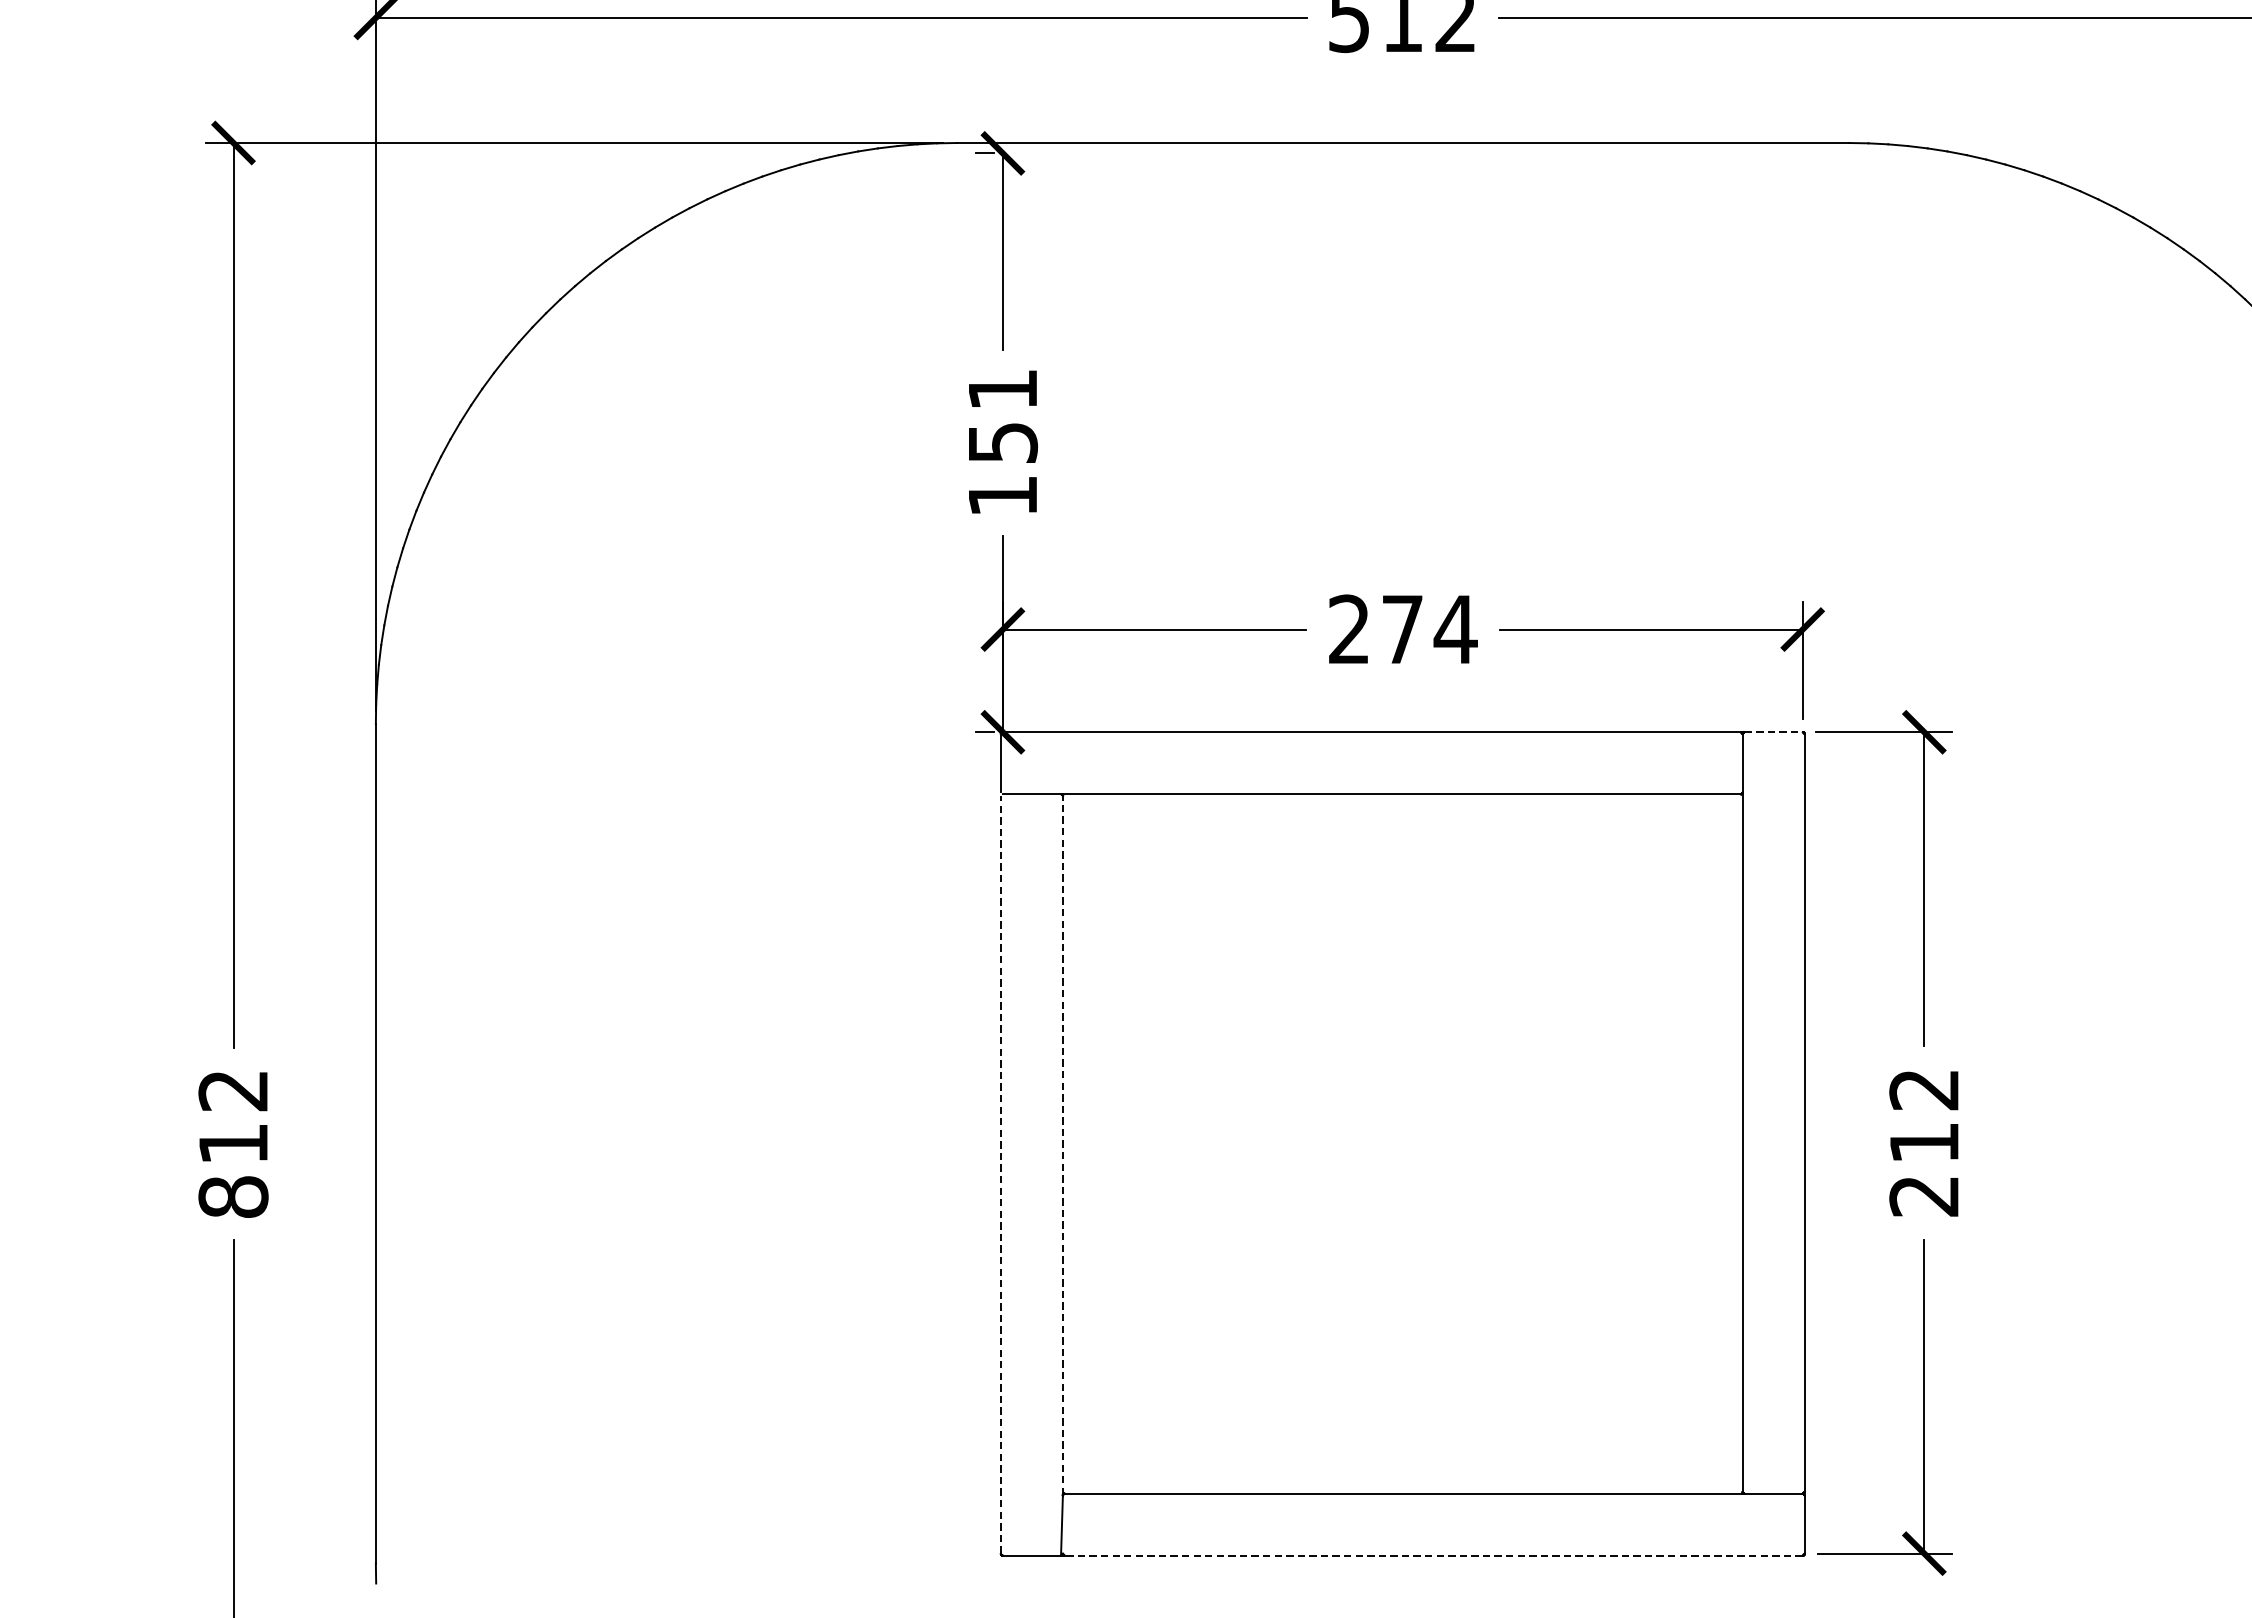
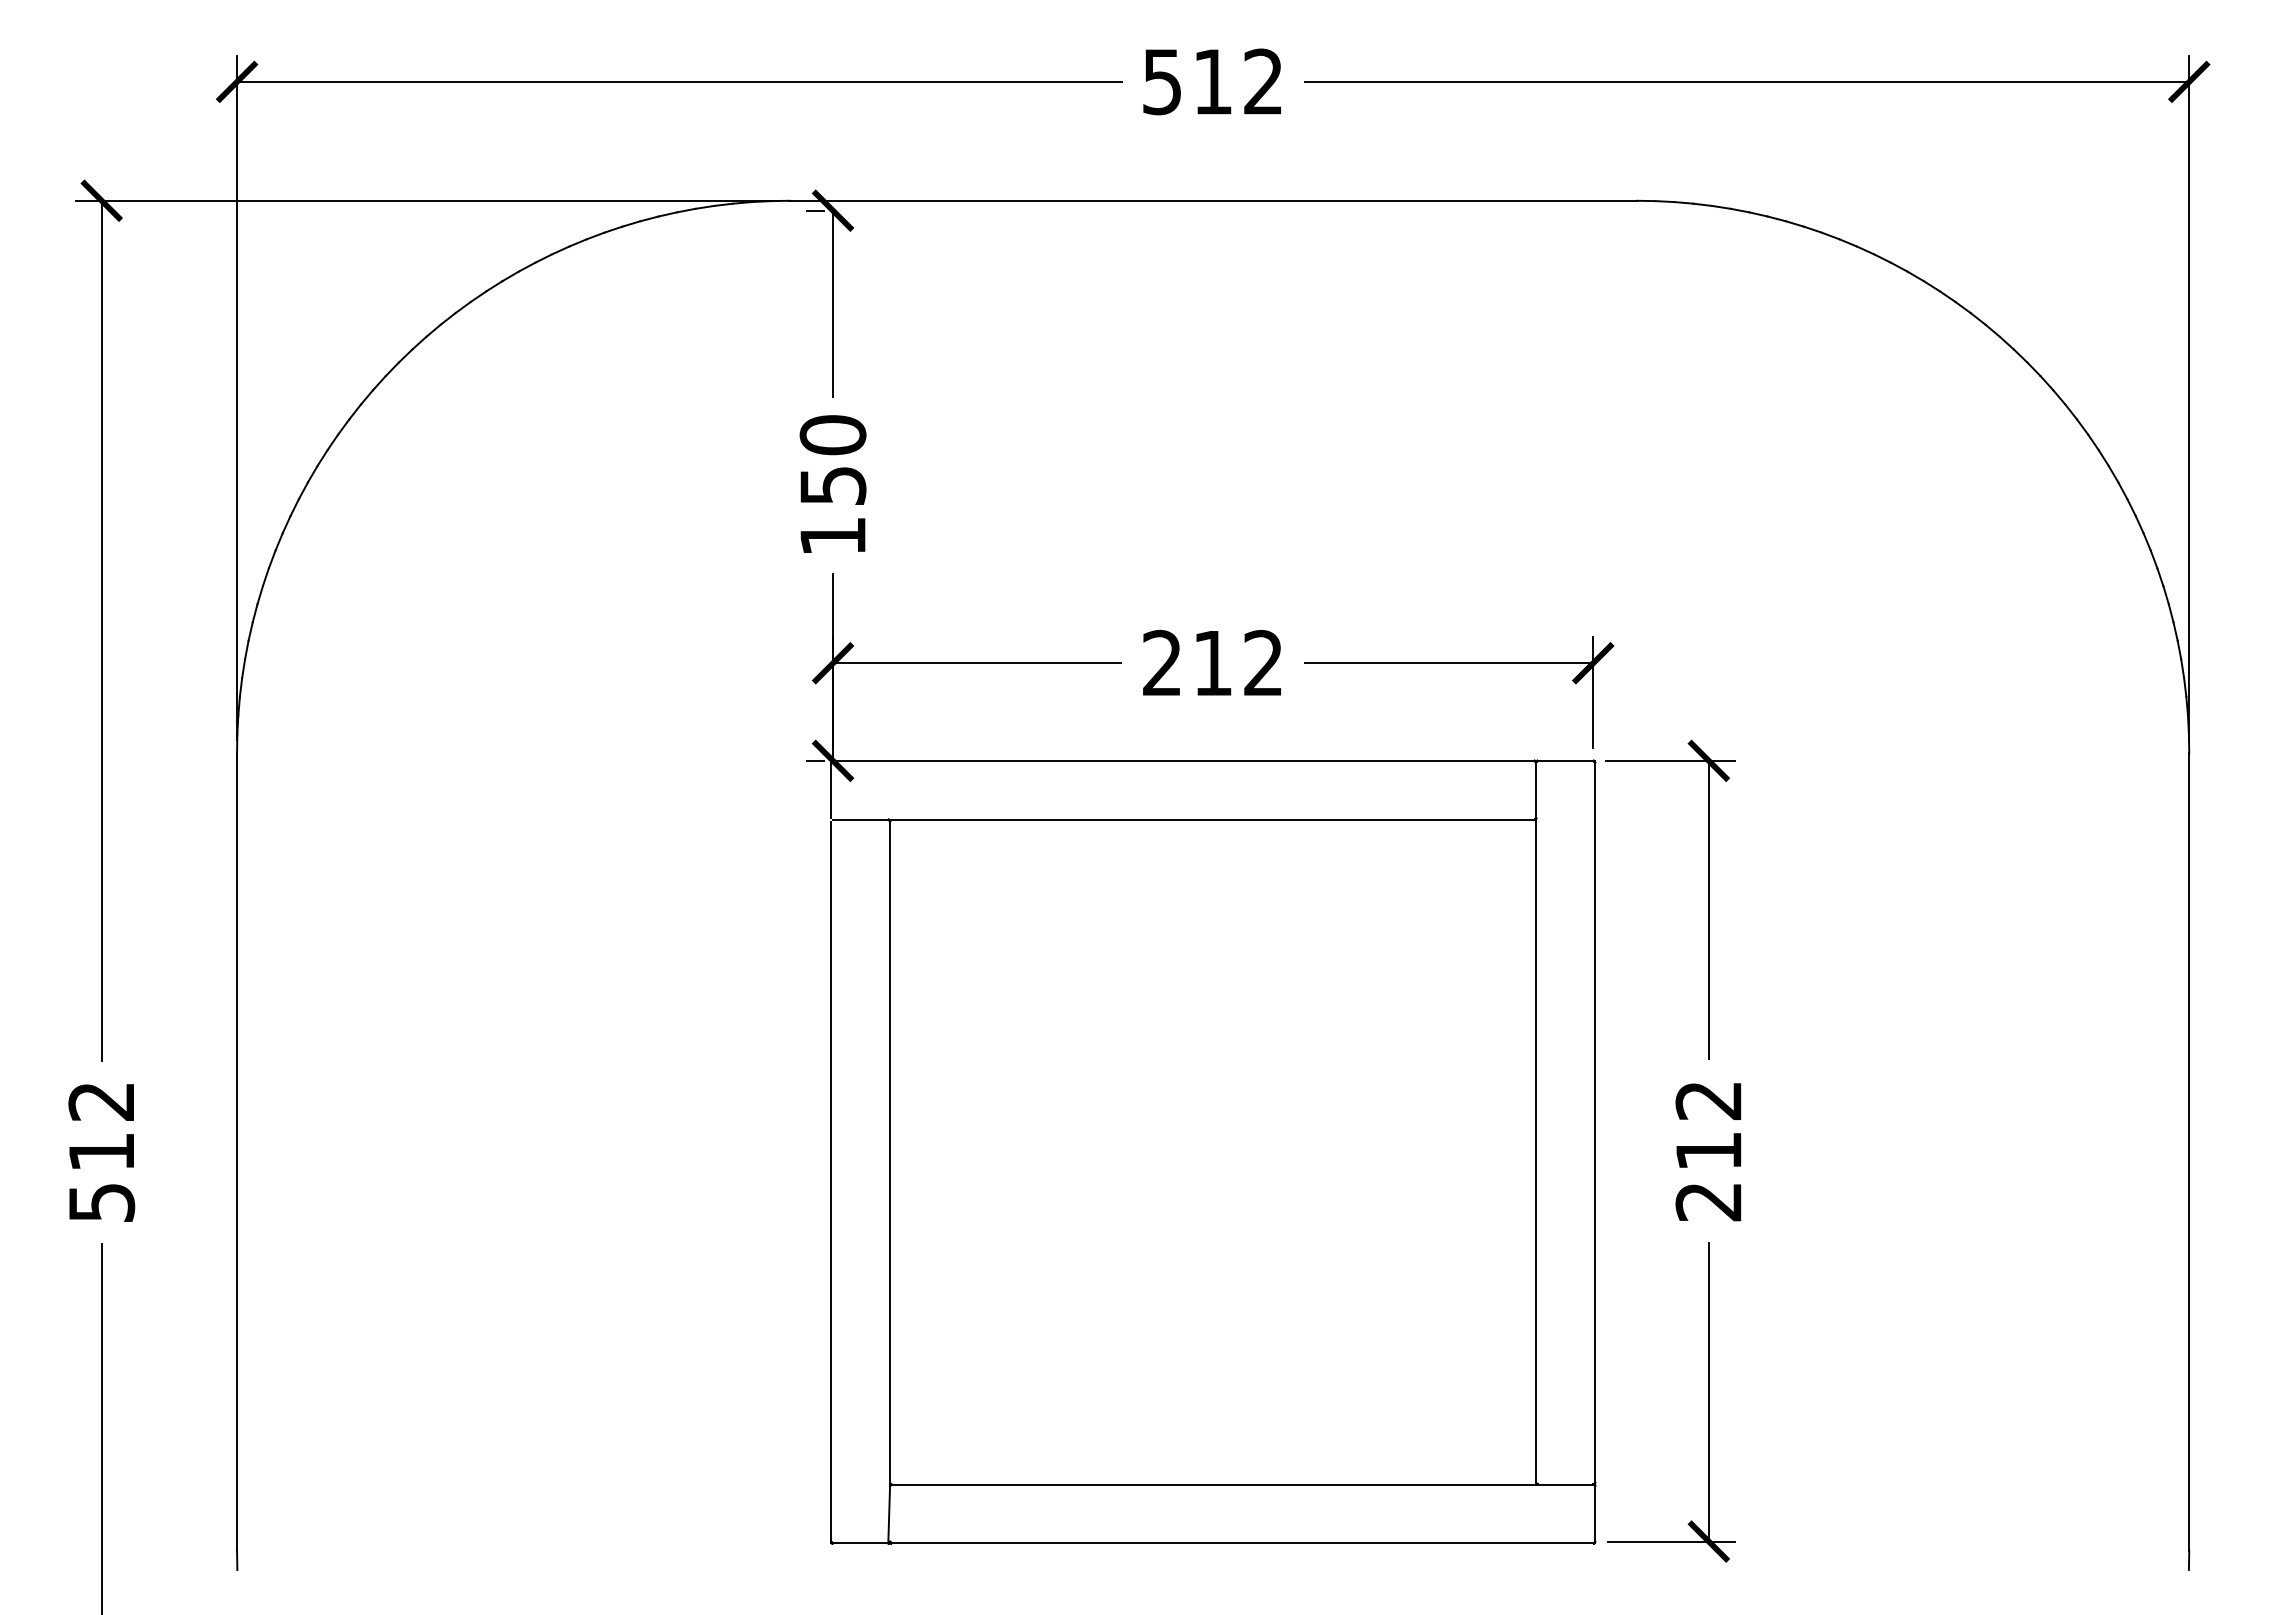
text: (1002, 389) -> (832, 435), 151 -> 150
text: (1430, 628) -> (1239, 662), 274 -> 212
line: (1773, 731) -> (1565, 760), dashed -> solid
line: (1063, 1145) -> (890, 1153), dashed -> solid
line: (1001, 1174) -> (831, 1181), dashed -> solid
text: (233, 1196) -> (101, 1202), 812 -> 512
line: (1433, 1555) -> (1242, 1543), dashed -> solid

